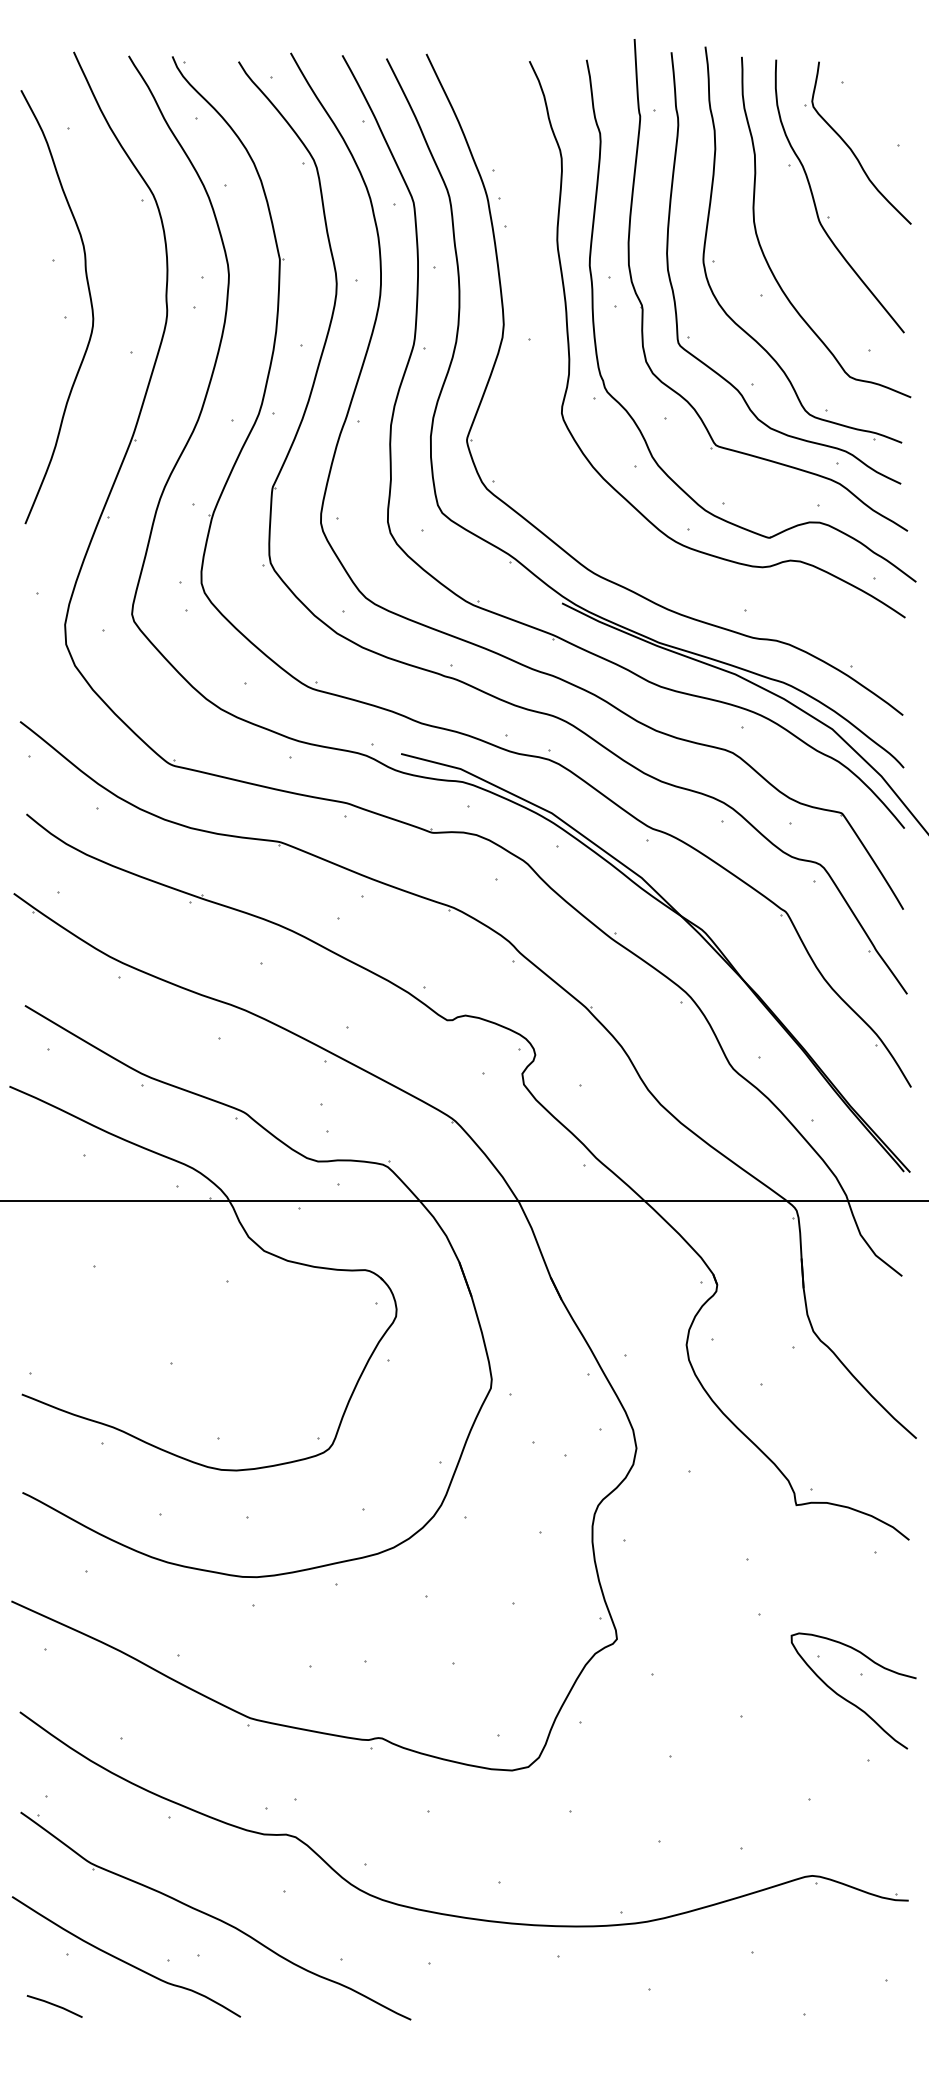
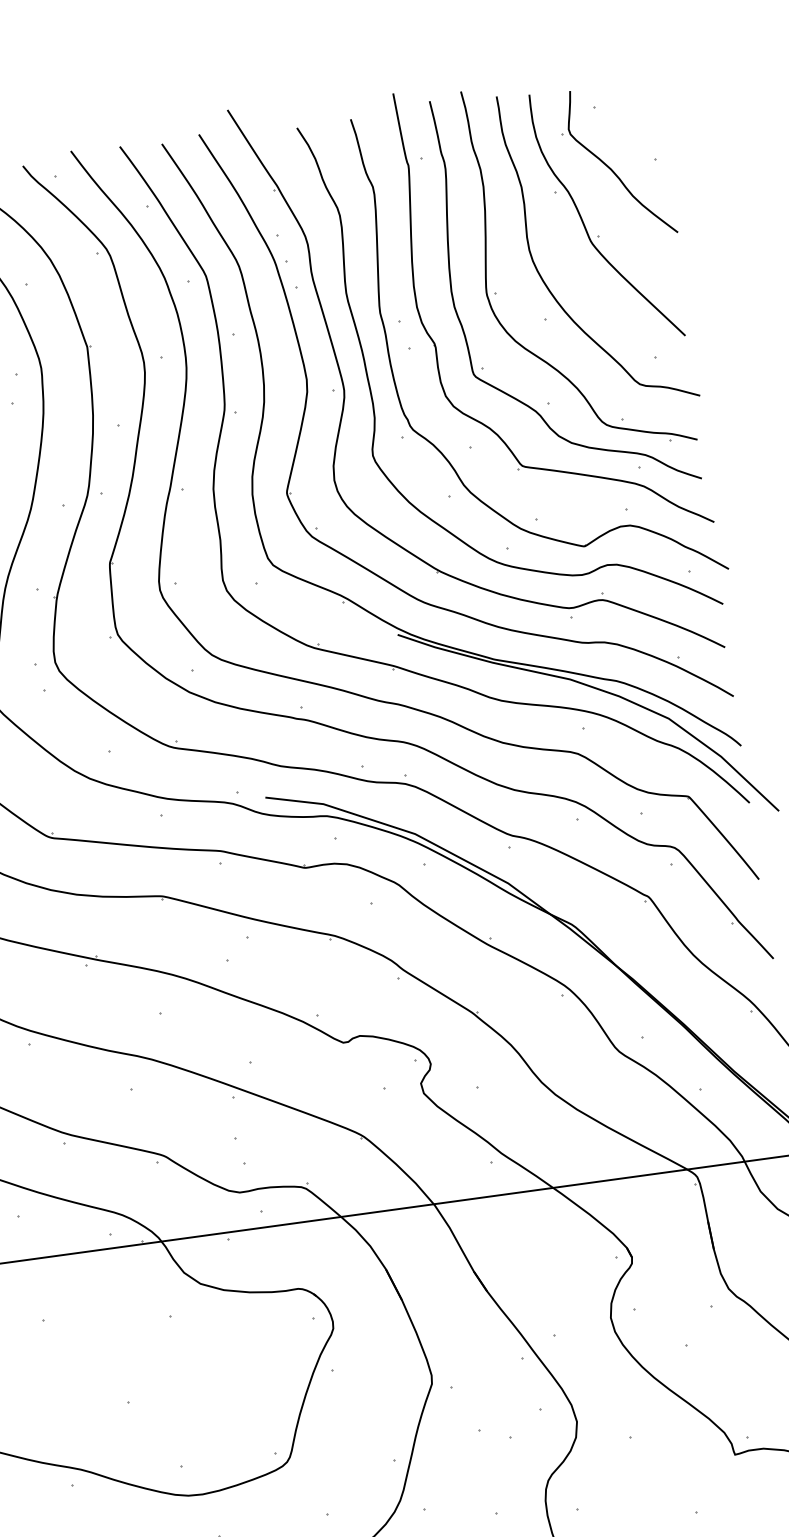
part: (542, 341) -> (345, 390), added

